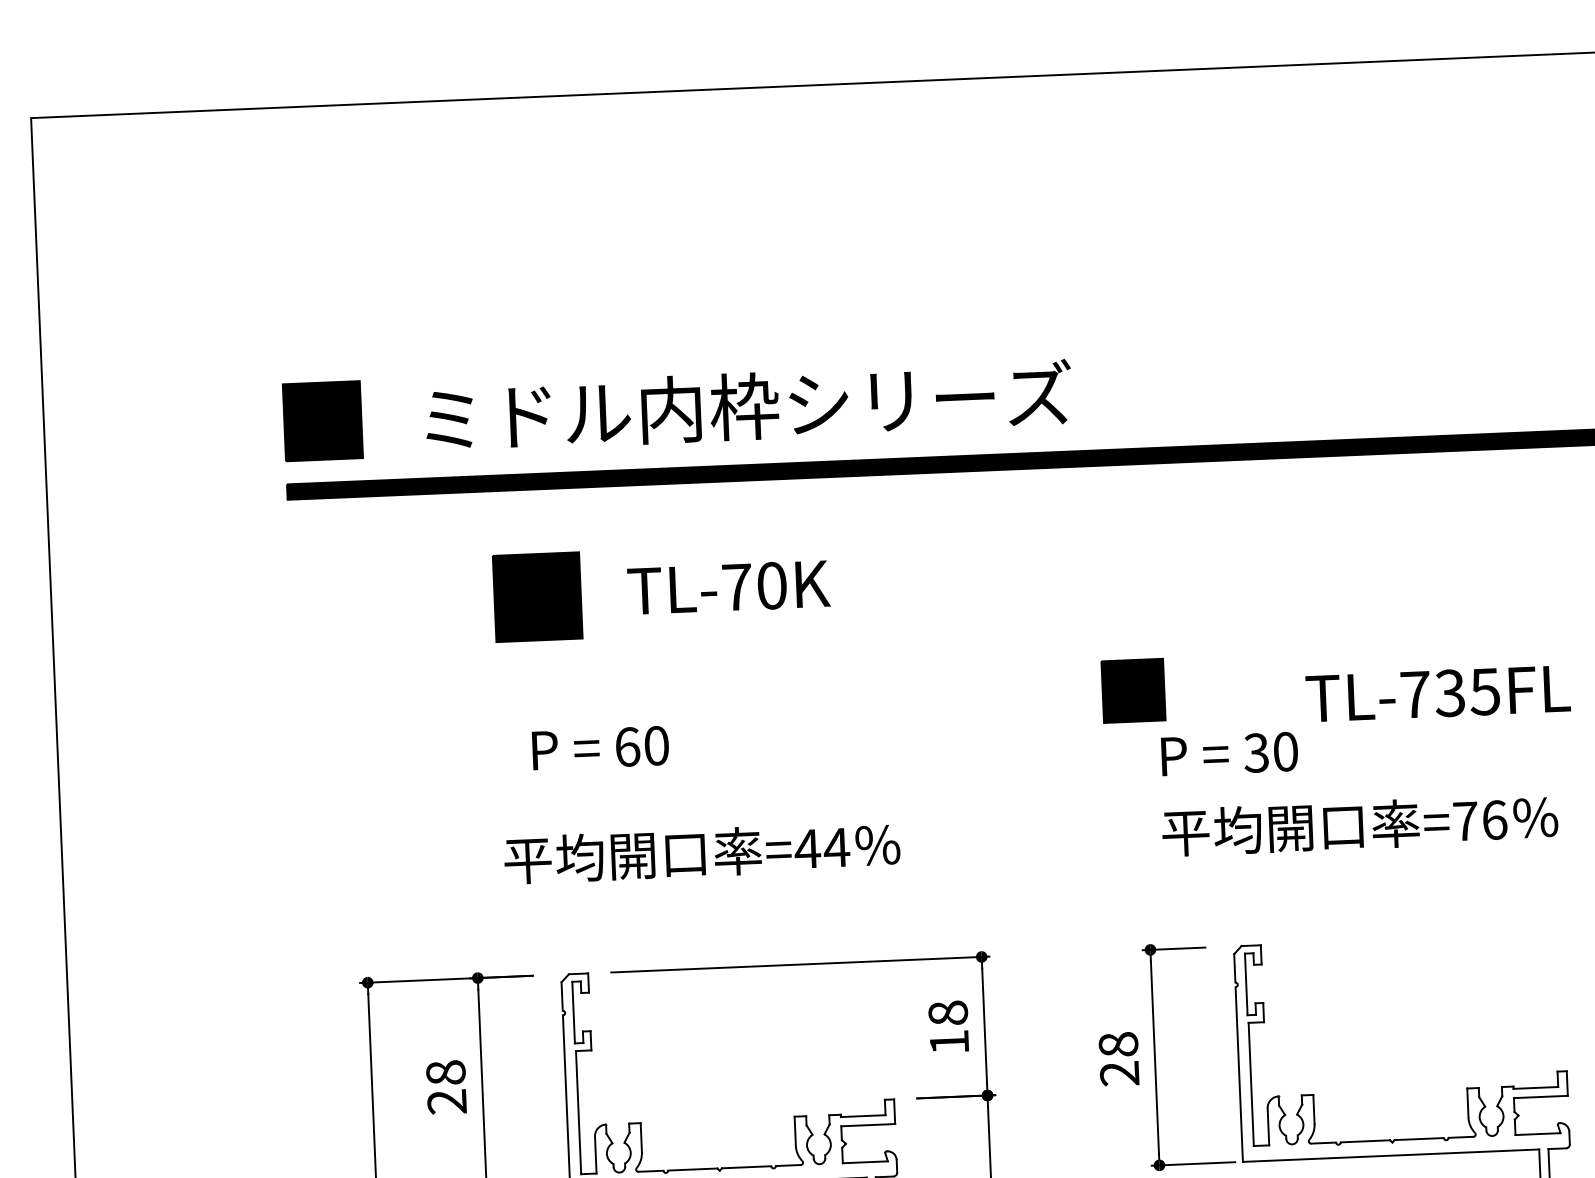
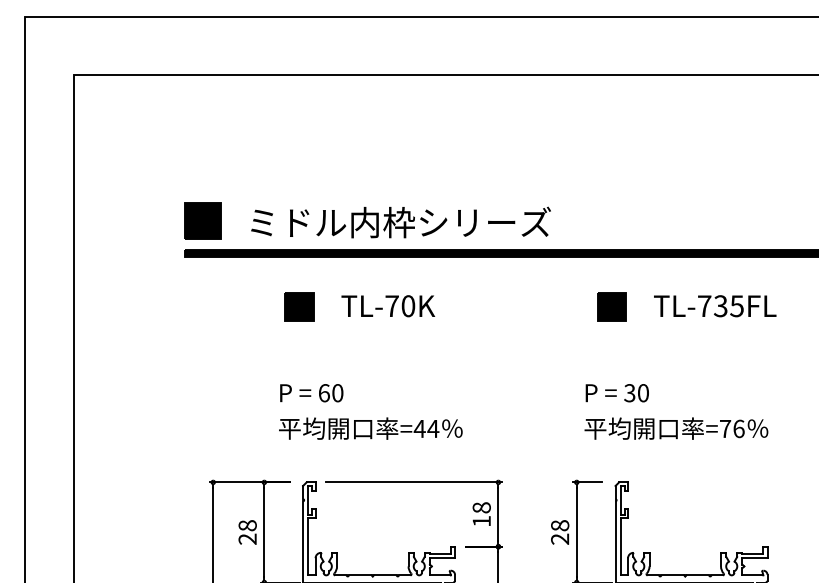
part: (537, 596) -> (299, 306), size x0.71
part: (1132, 689) -> (611, 306), moved
text: (1438, 694) -> (715, 306), moved
text: (600, 748) -> (311, 393), moved

